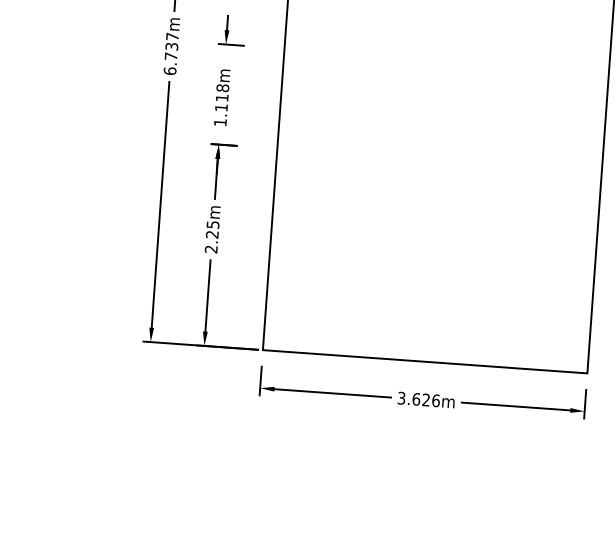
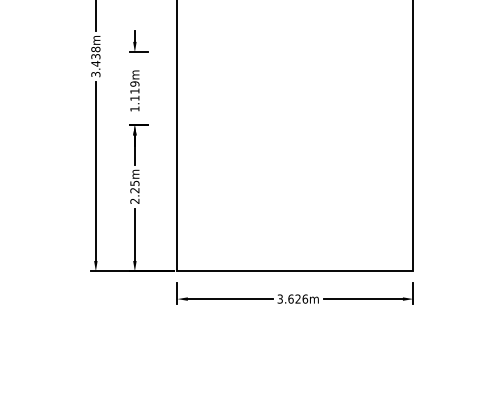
text: (170, 53) -> (95, 61), 6.737m -> 3.438m
text: (222, 87) -> (134, 83), 1.118m -> 1.119m

